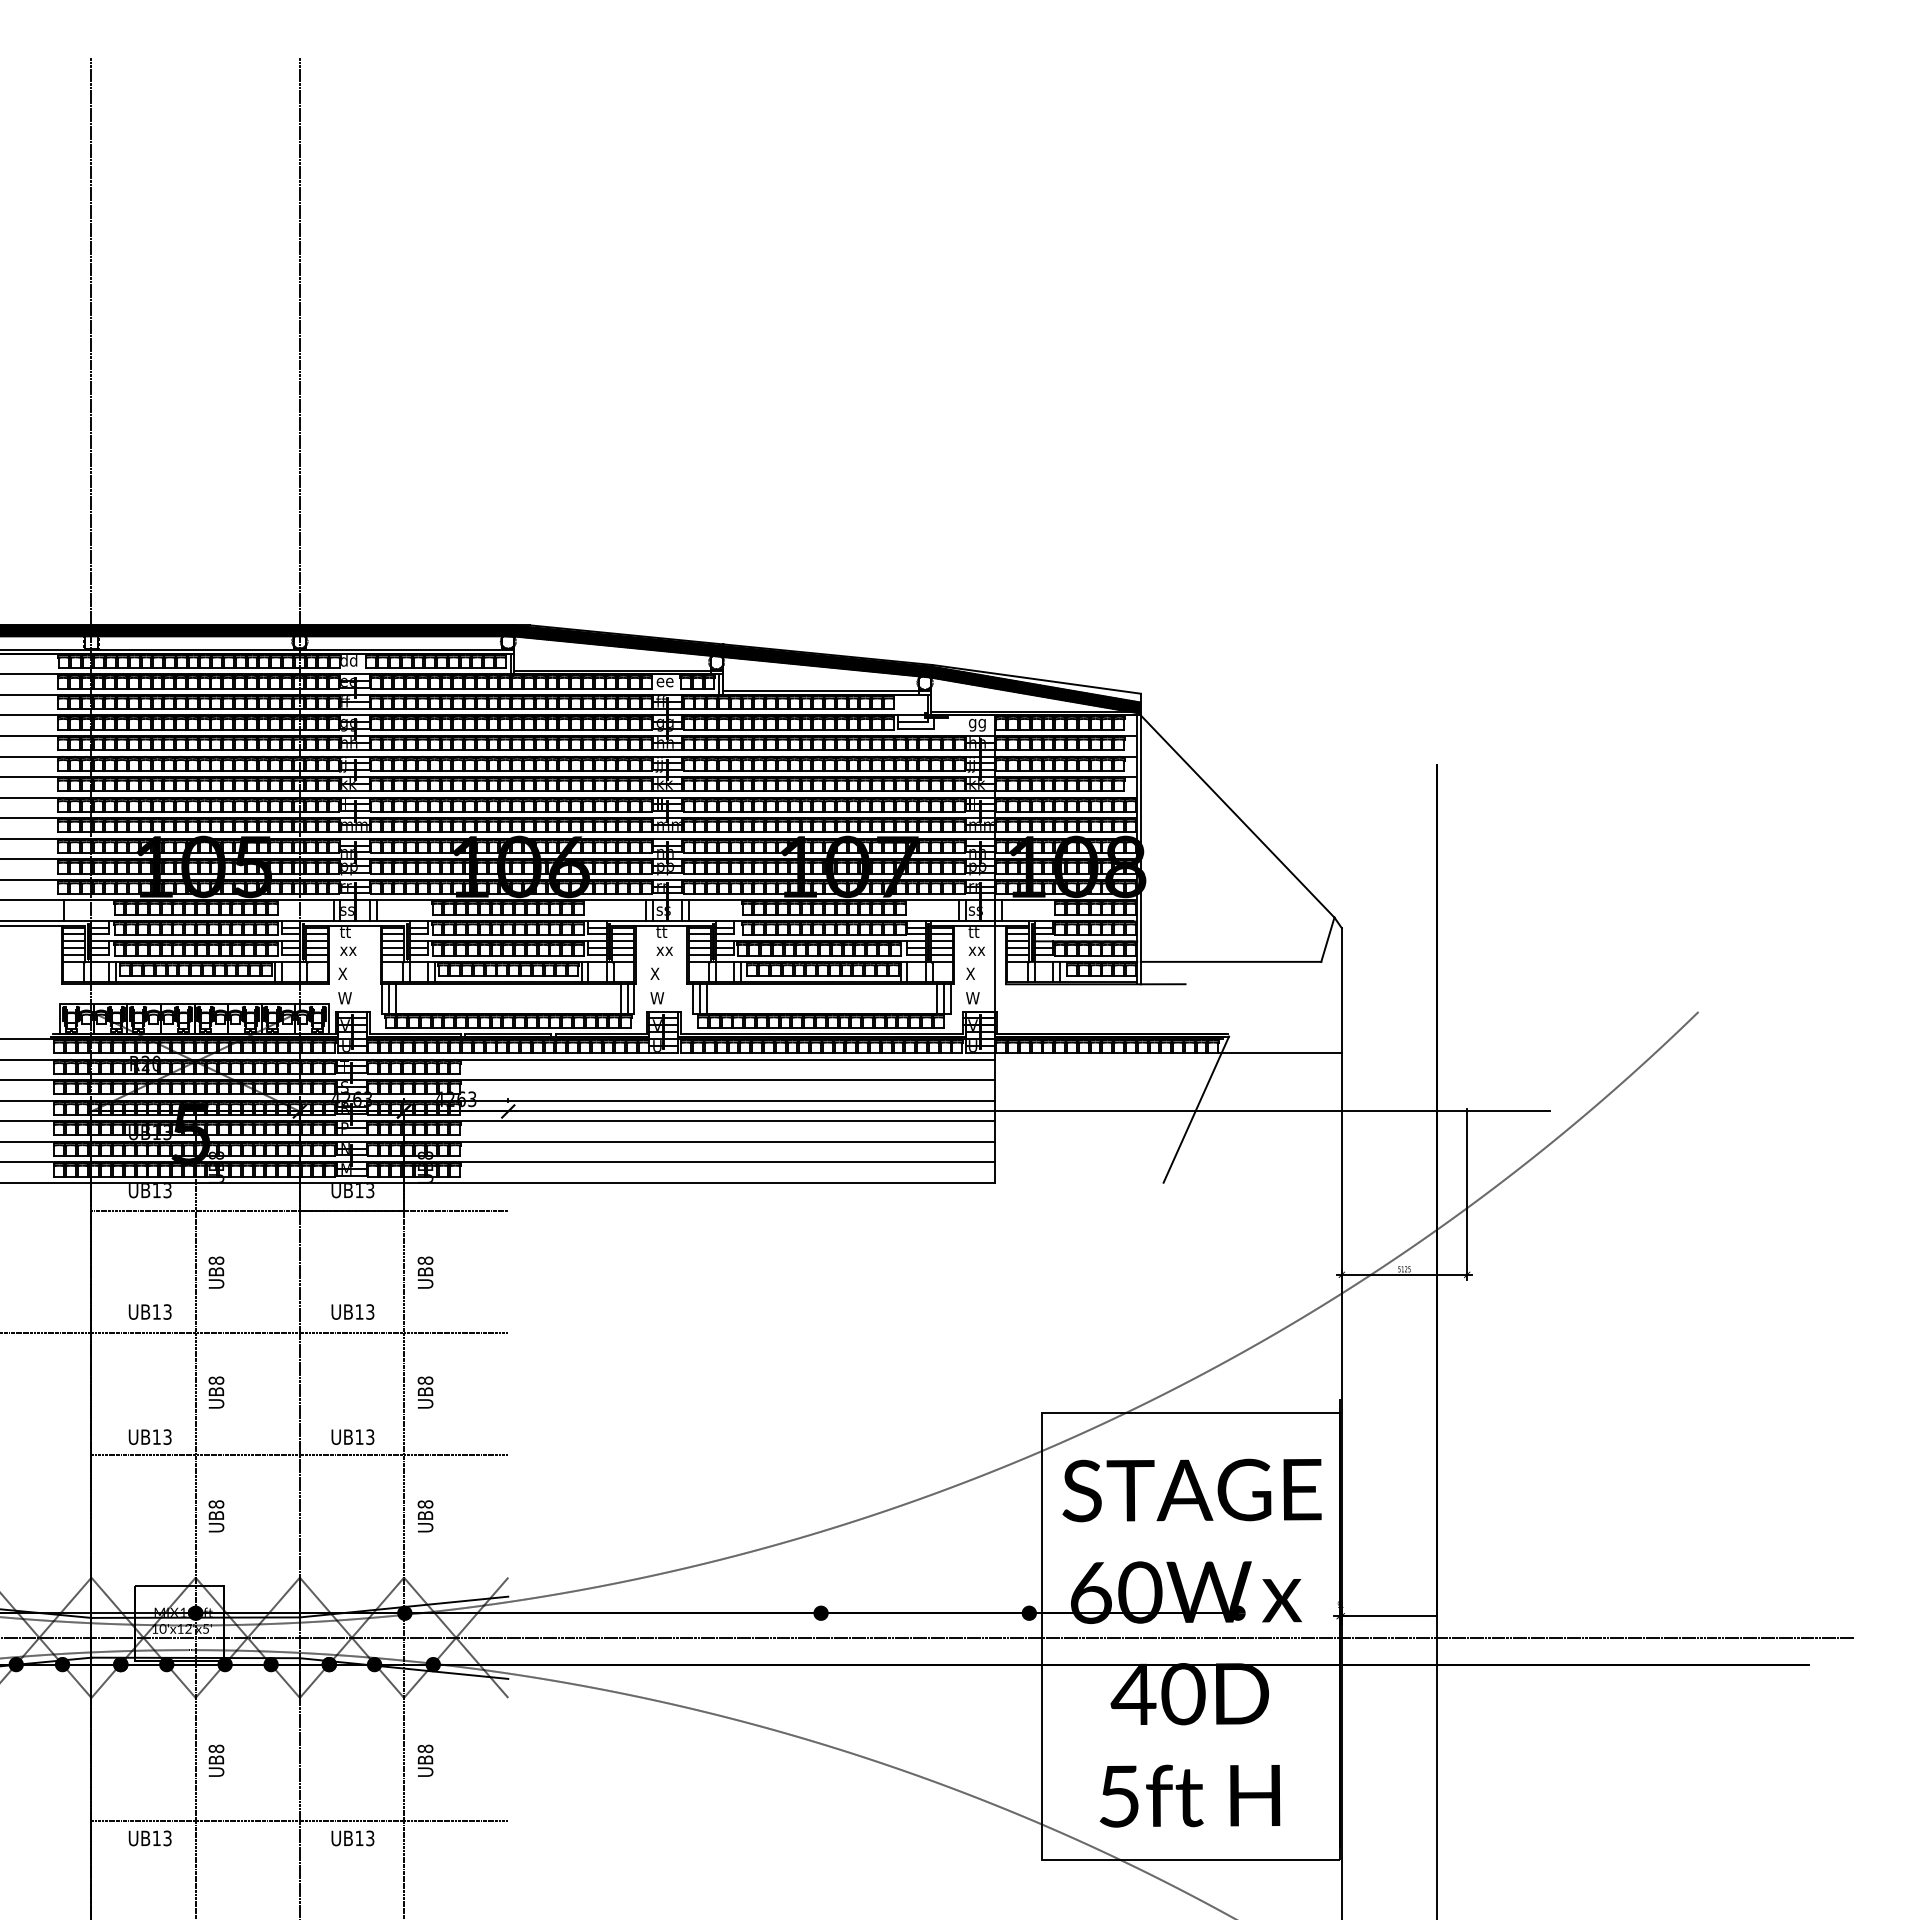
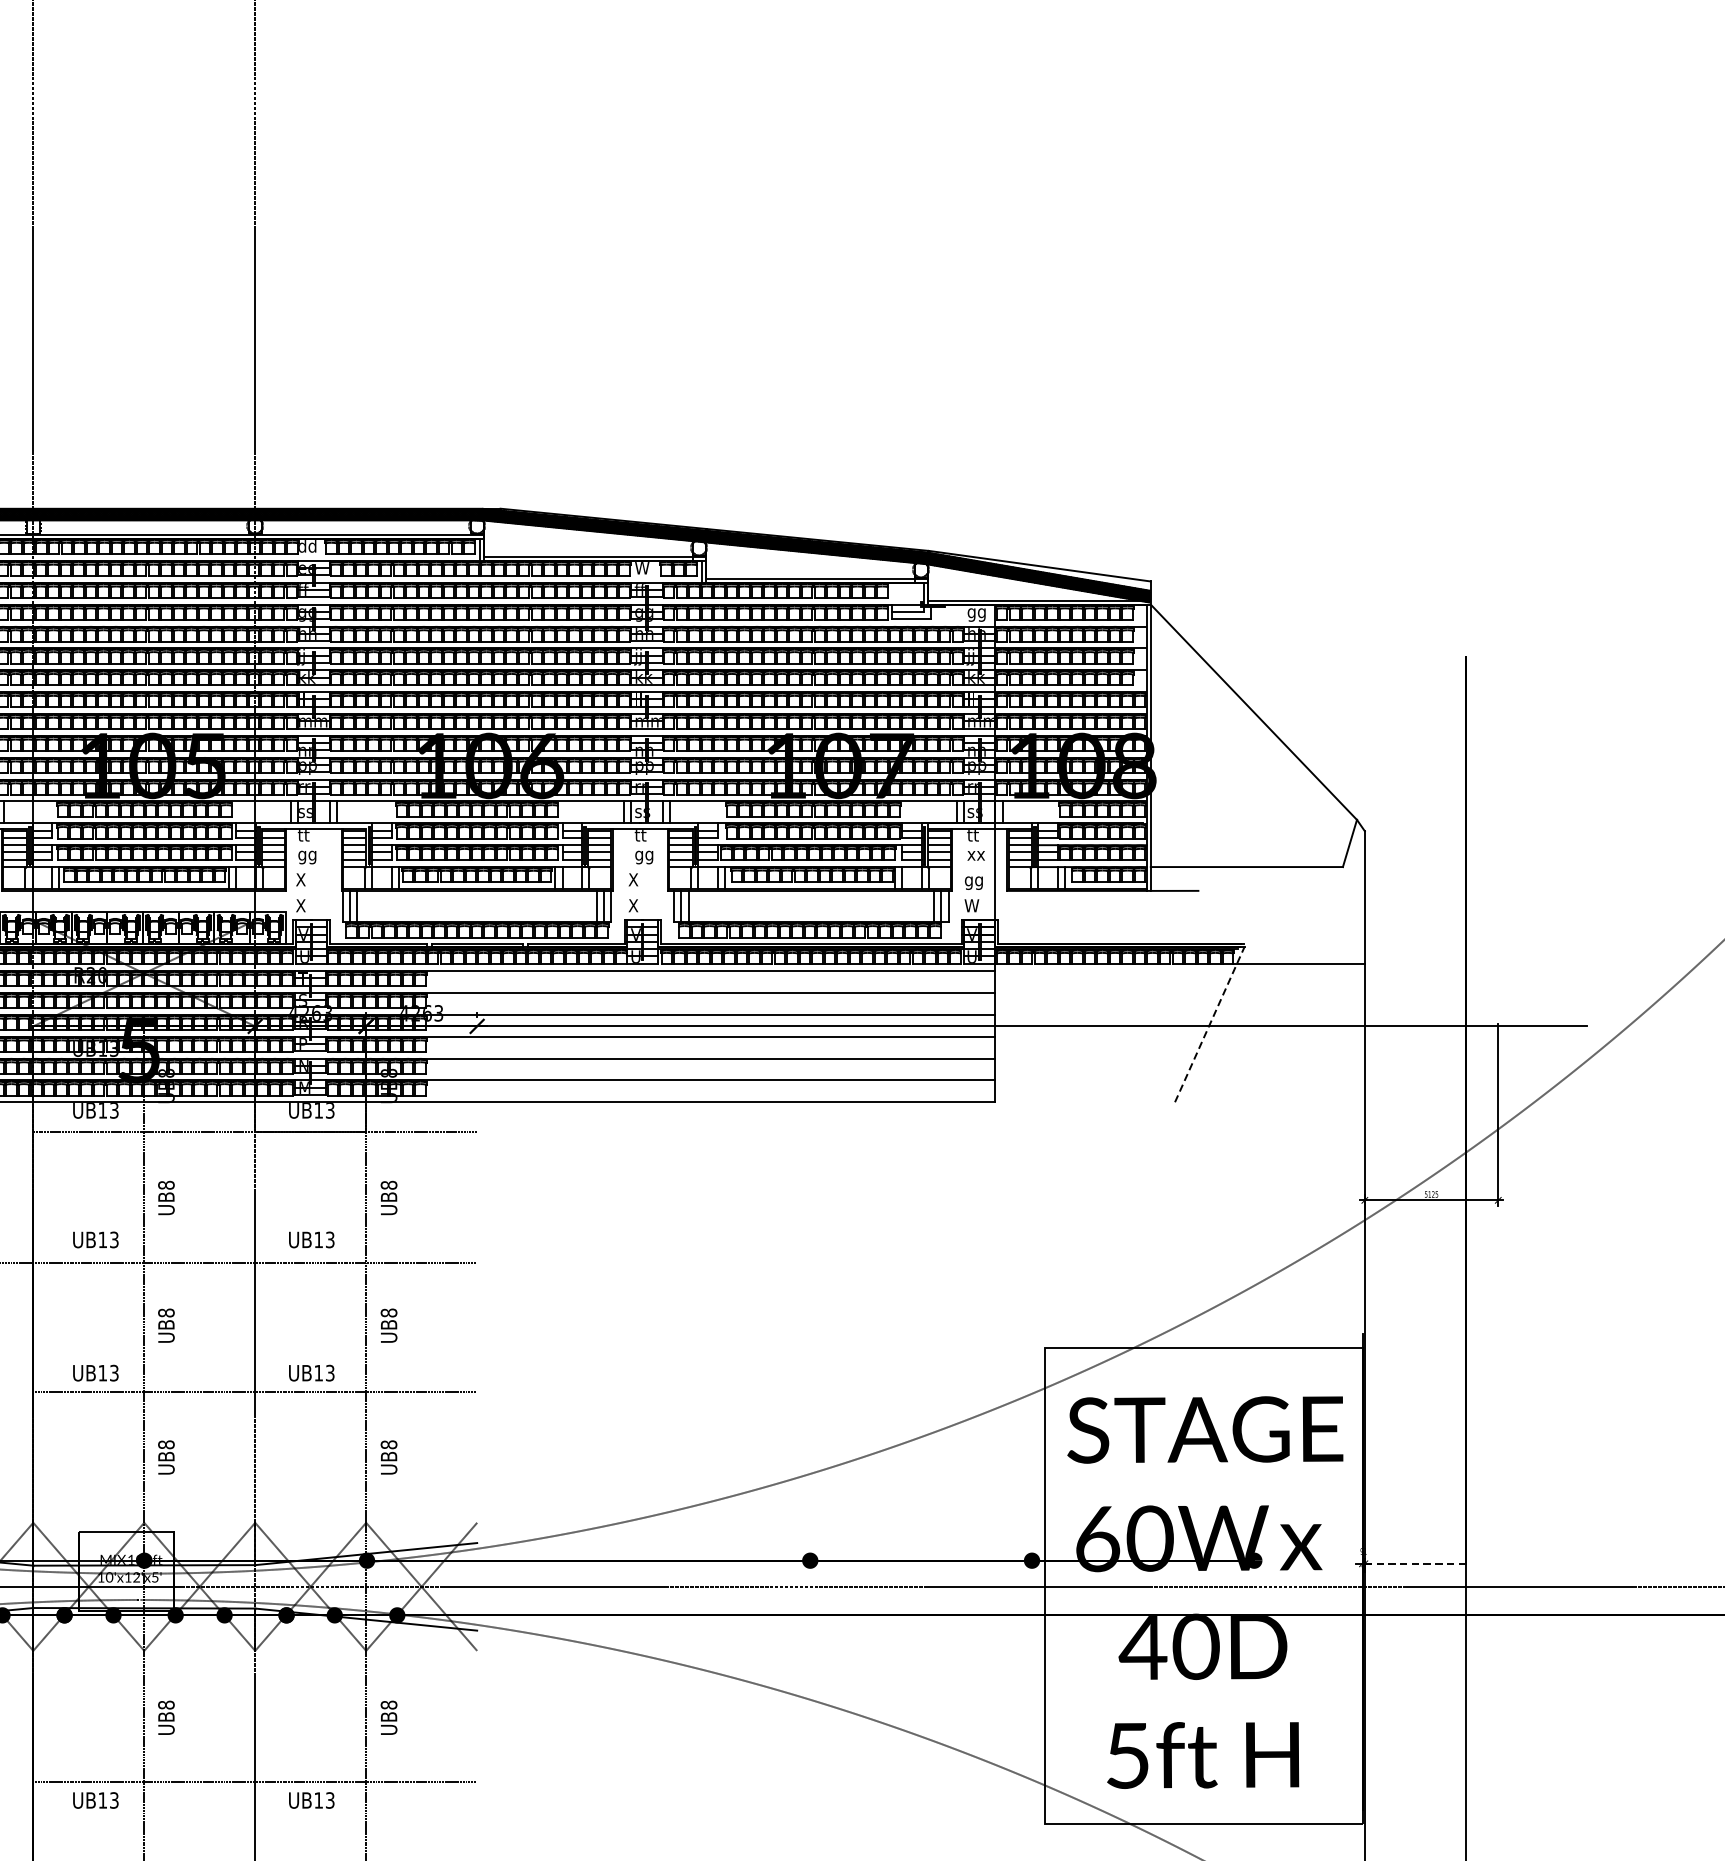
text: (664, 681) -> (643, 568), ee -> W
text: (348, 952) -> (307, 857), xx -> gg
text: (664, 952) -> (643, 857), xx -> gg
text: (974, 975) -> (973, 881), X -> gg
text: (344, 998) -> (302, 906), W -> X
text: (657, 998) -> (636, 906), W -> X
line: (1196, 1109) -> (1210, 1024), solid -> dashed
line: (1389, 1616) -> (1415, 1564), solid -> dashed

